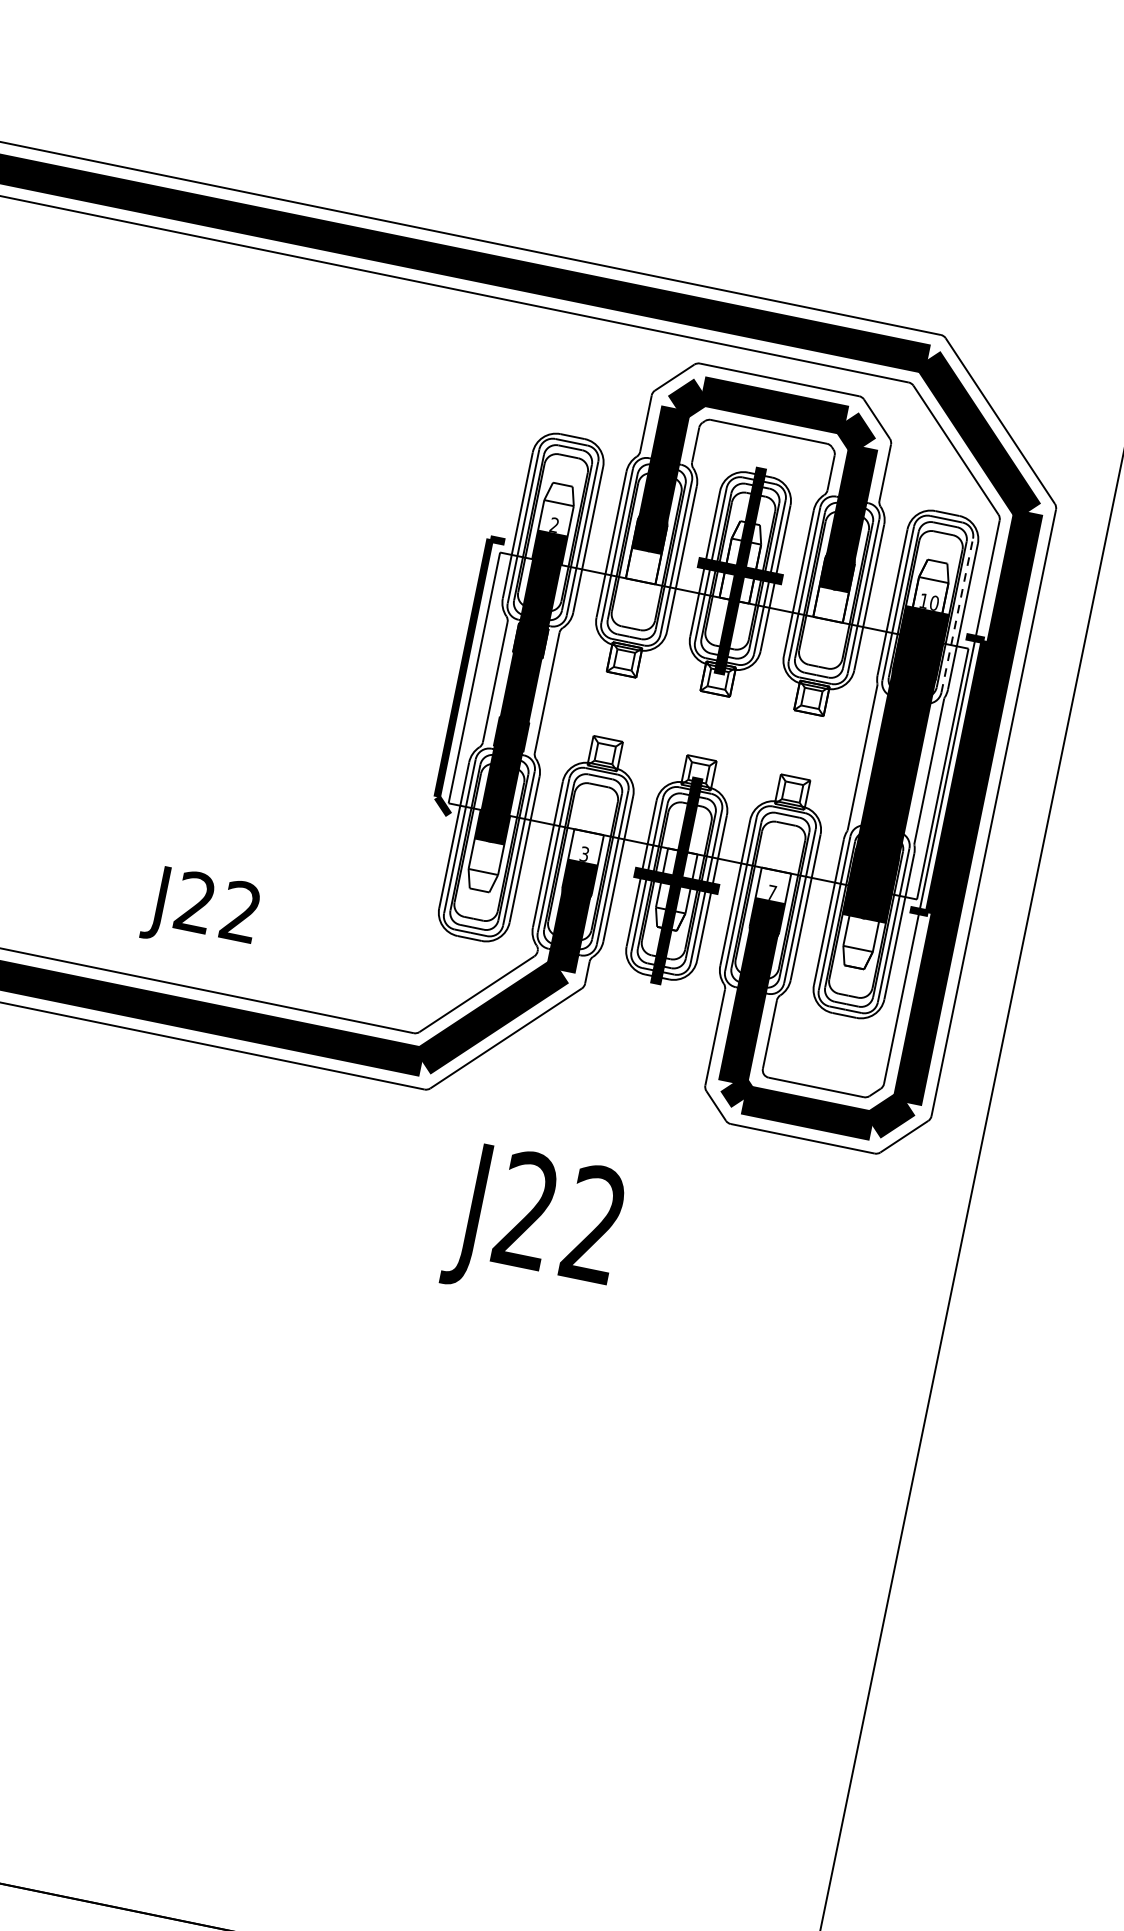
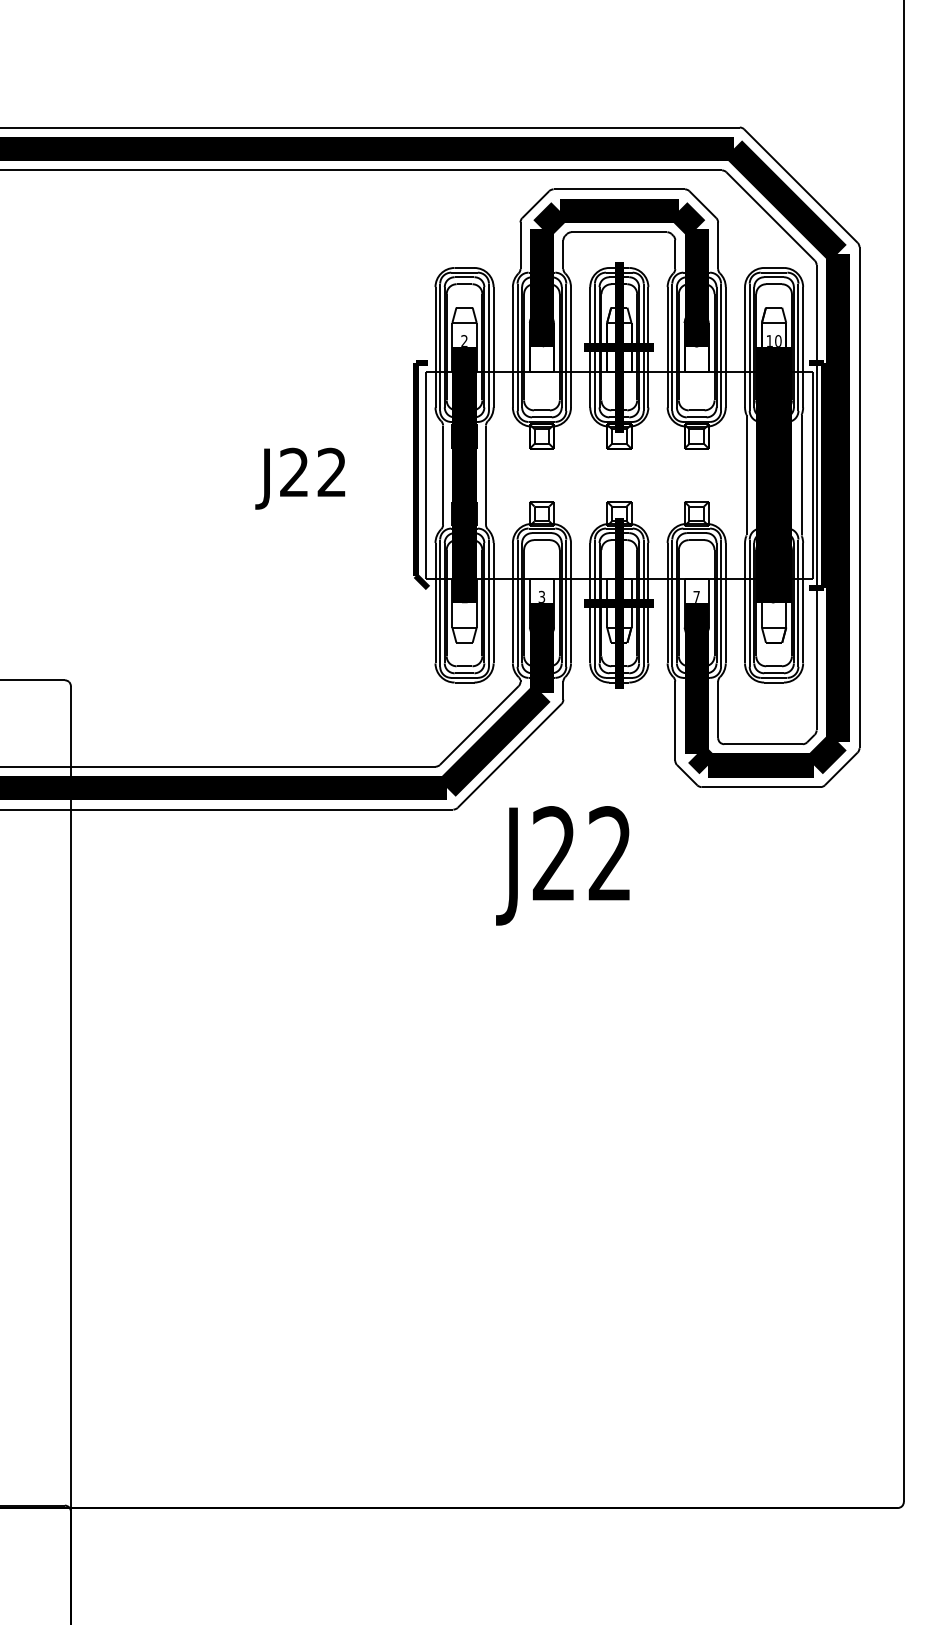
line: (957, 615) -> (798, 347), dashed -> solid
text: (201, 911) -> (300, 478), moved
text: (534, 1226) -> (562, 865), moved

